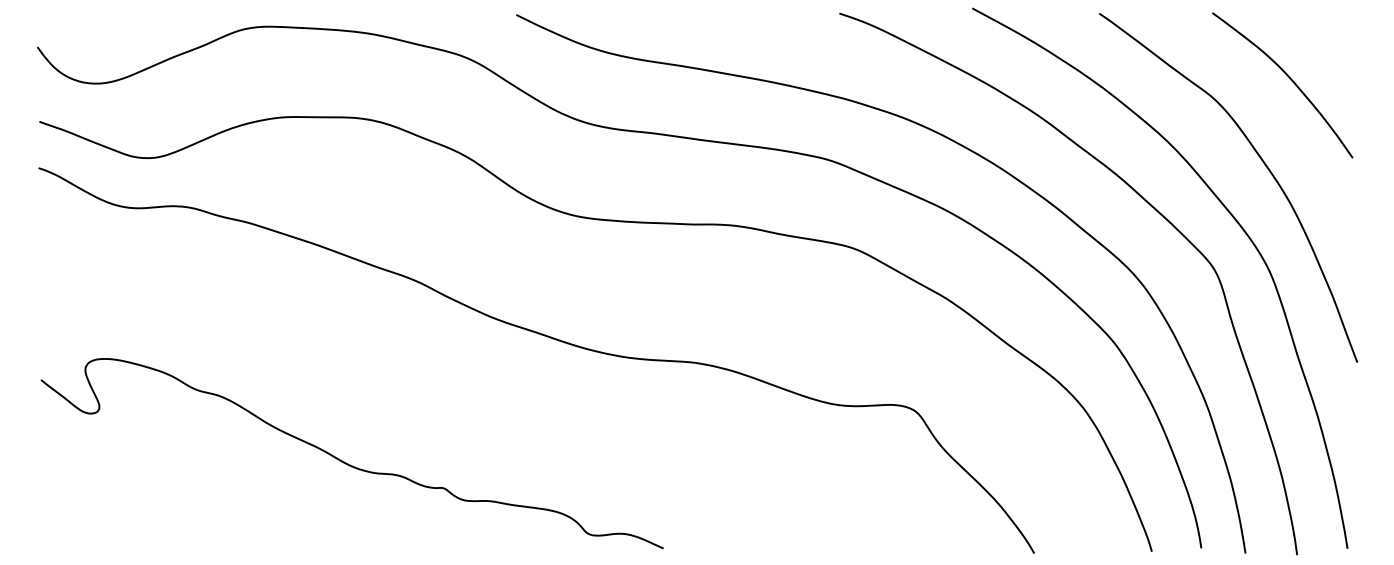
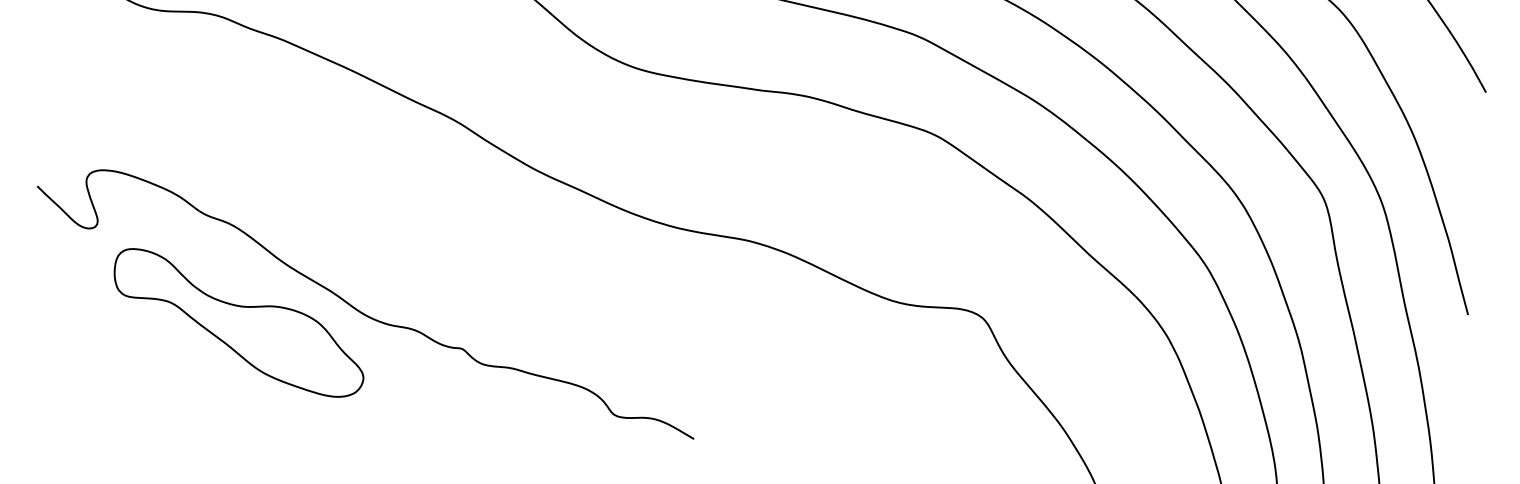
part: (237, 485) -> (238, 322), added

